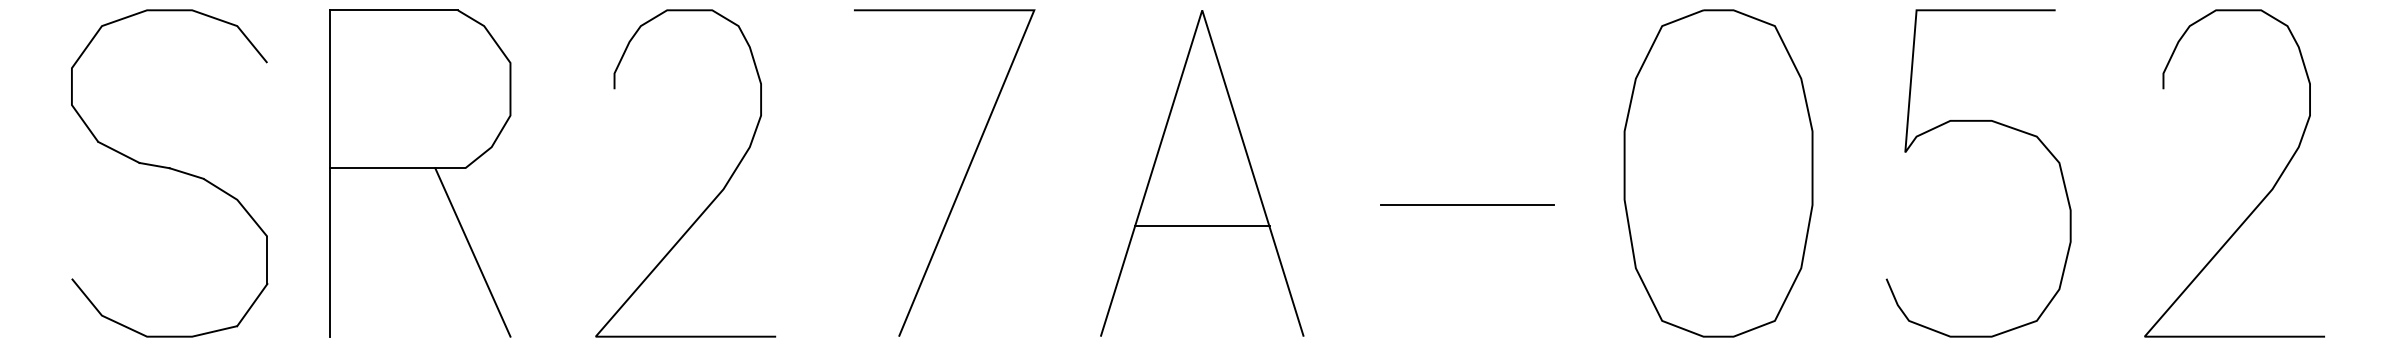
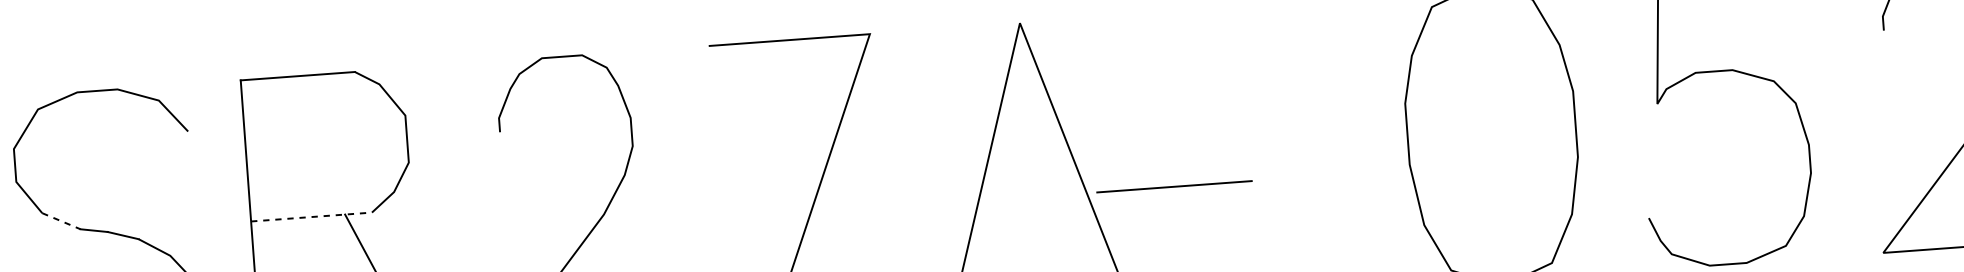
line: (119, 152) -> (61, 221), solid -> dashed
line: (397, 168) -> (311, 217), solid -> dashed
line: (1467, 204) -> (1174, 186), moved
line: (1201, 226) -> (1033, 216), removed

